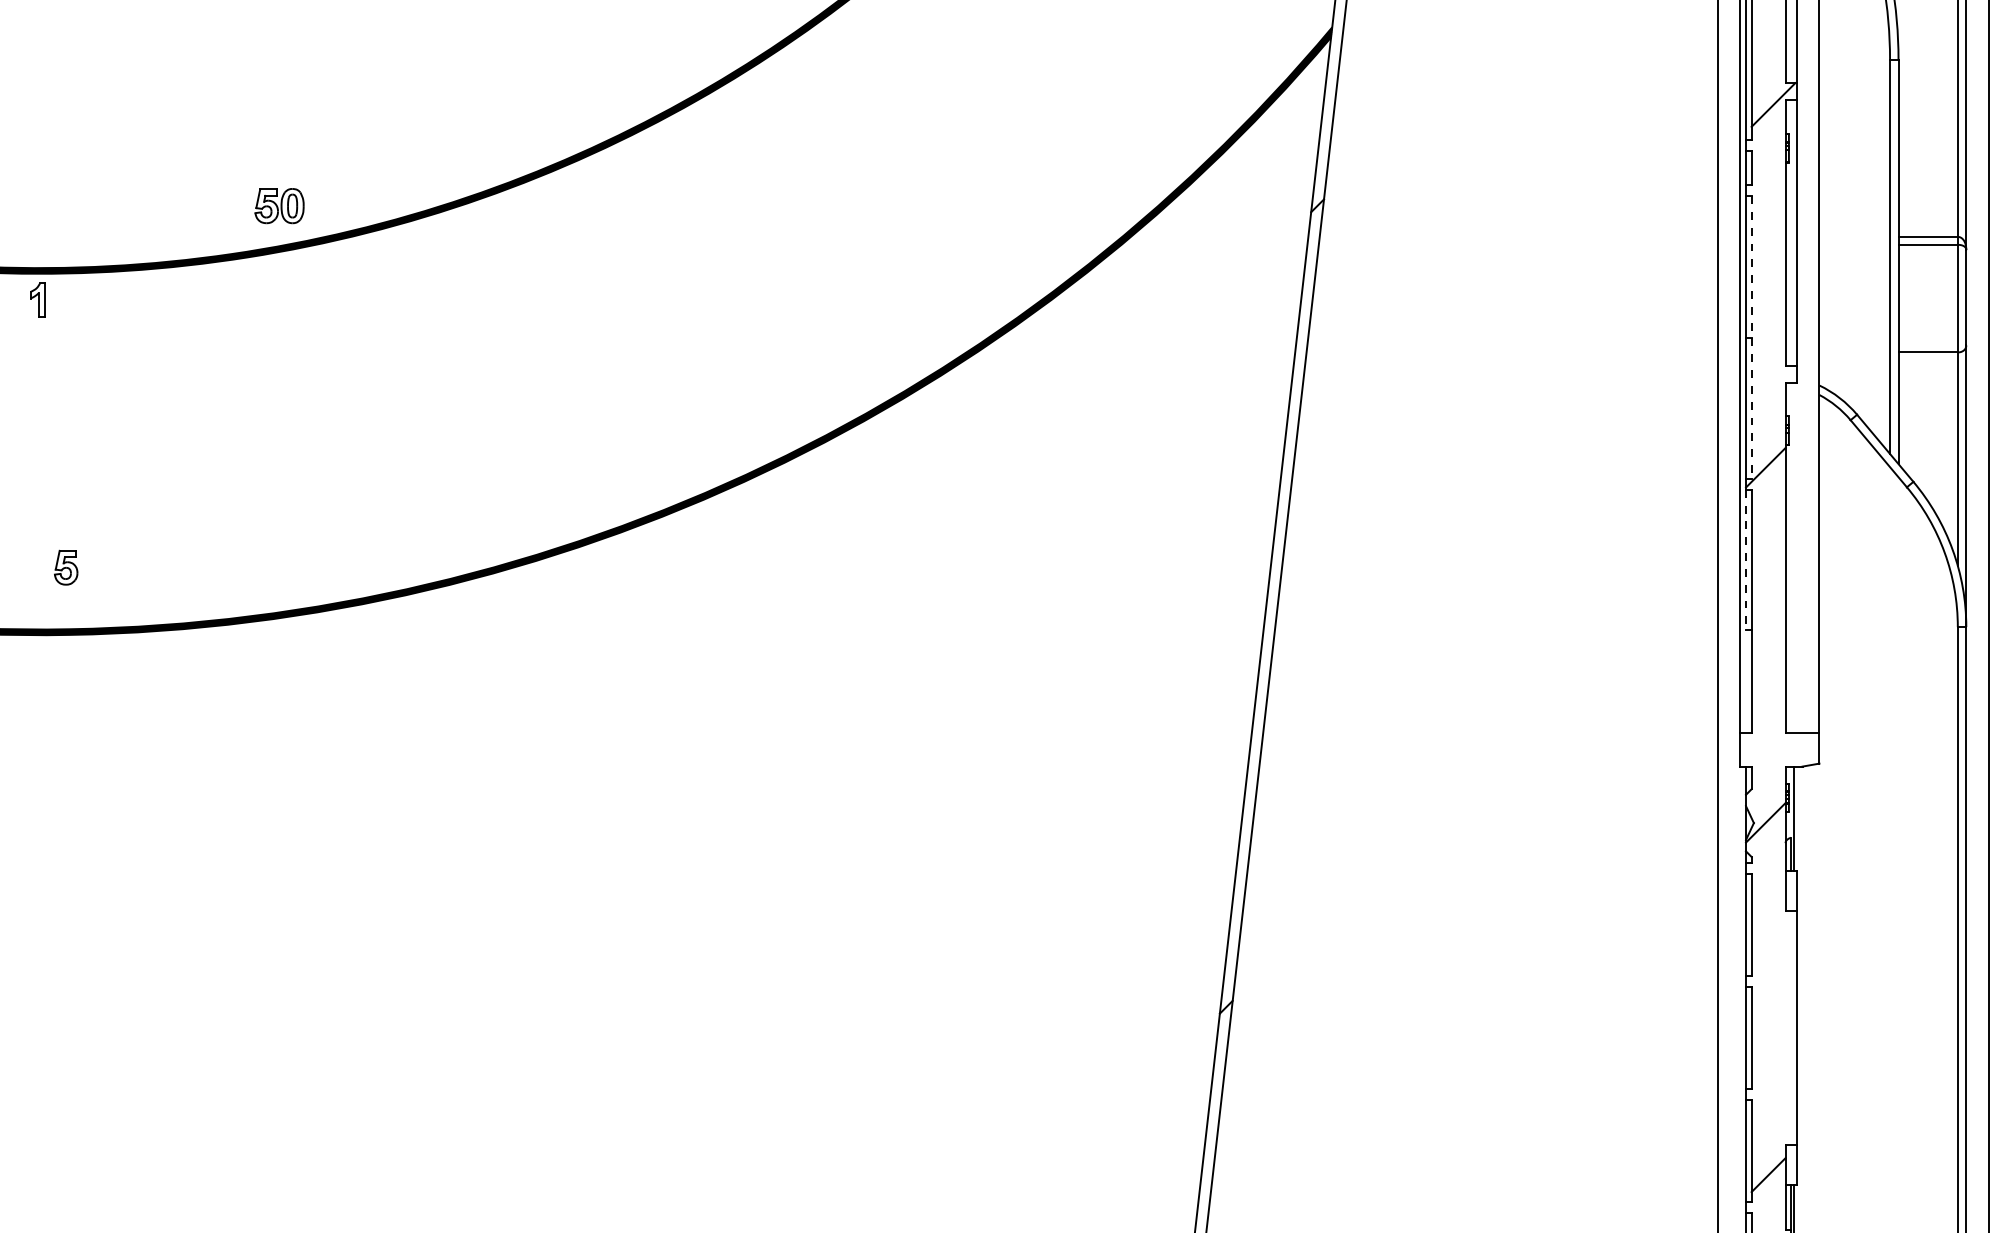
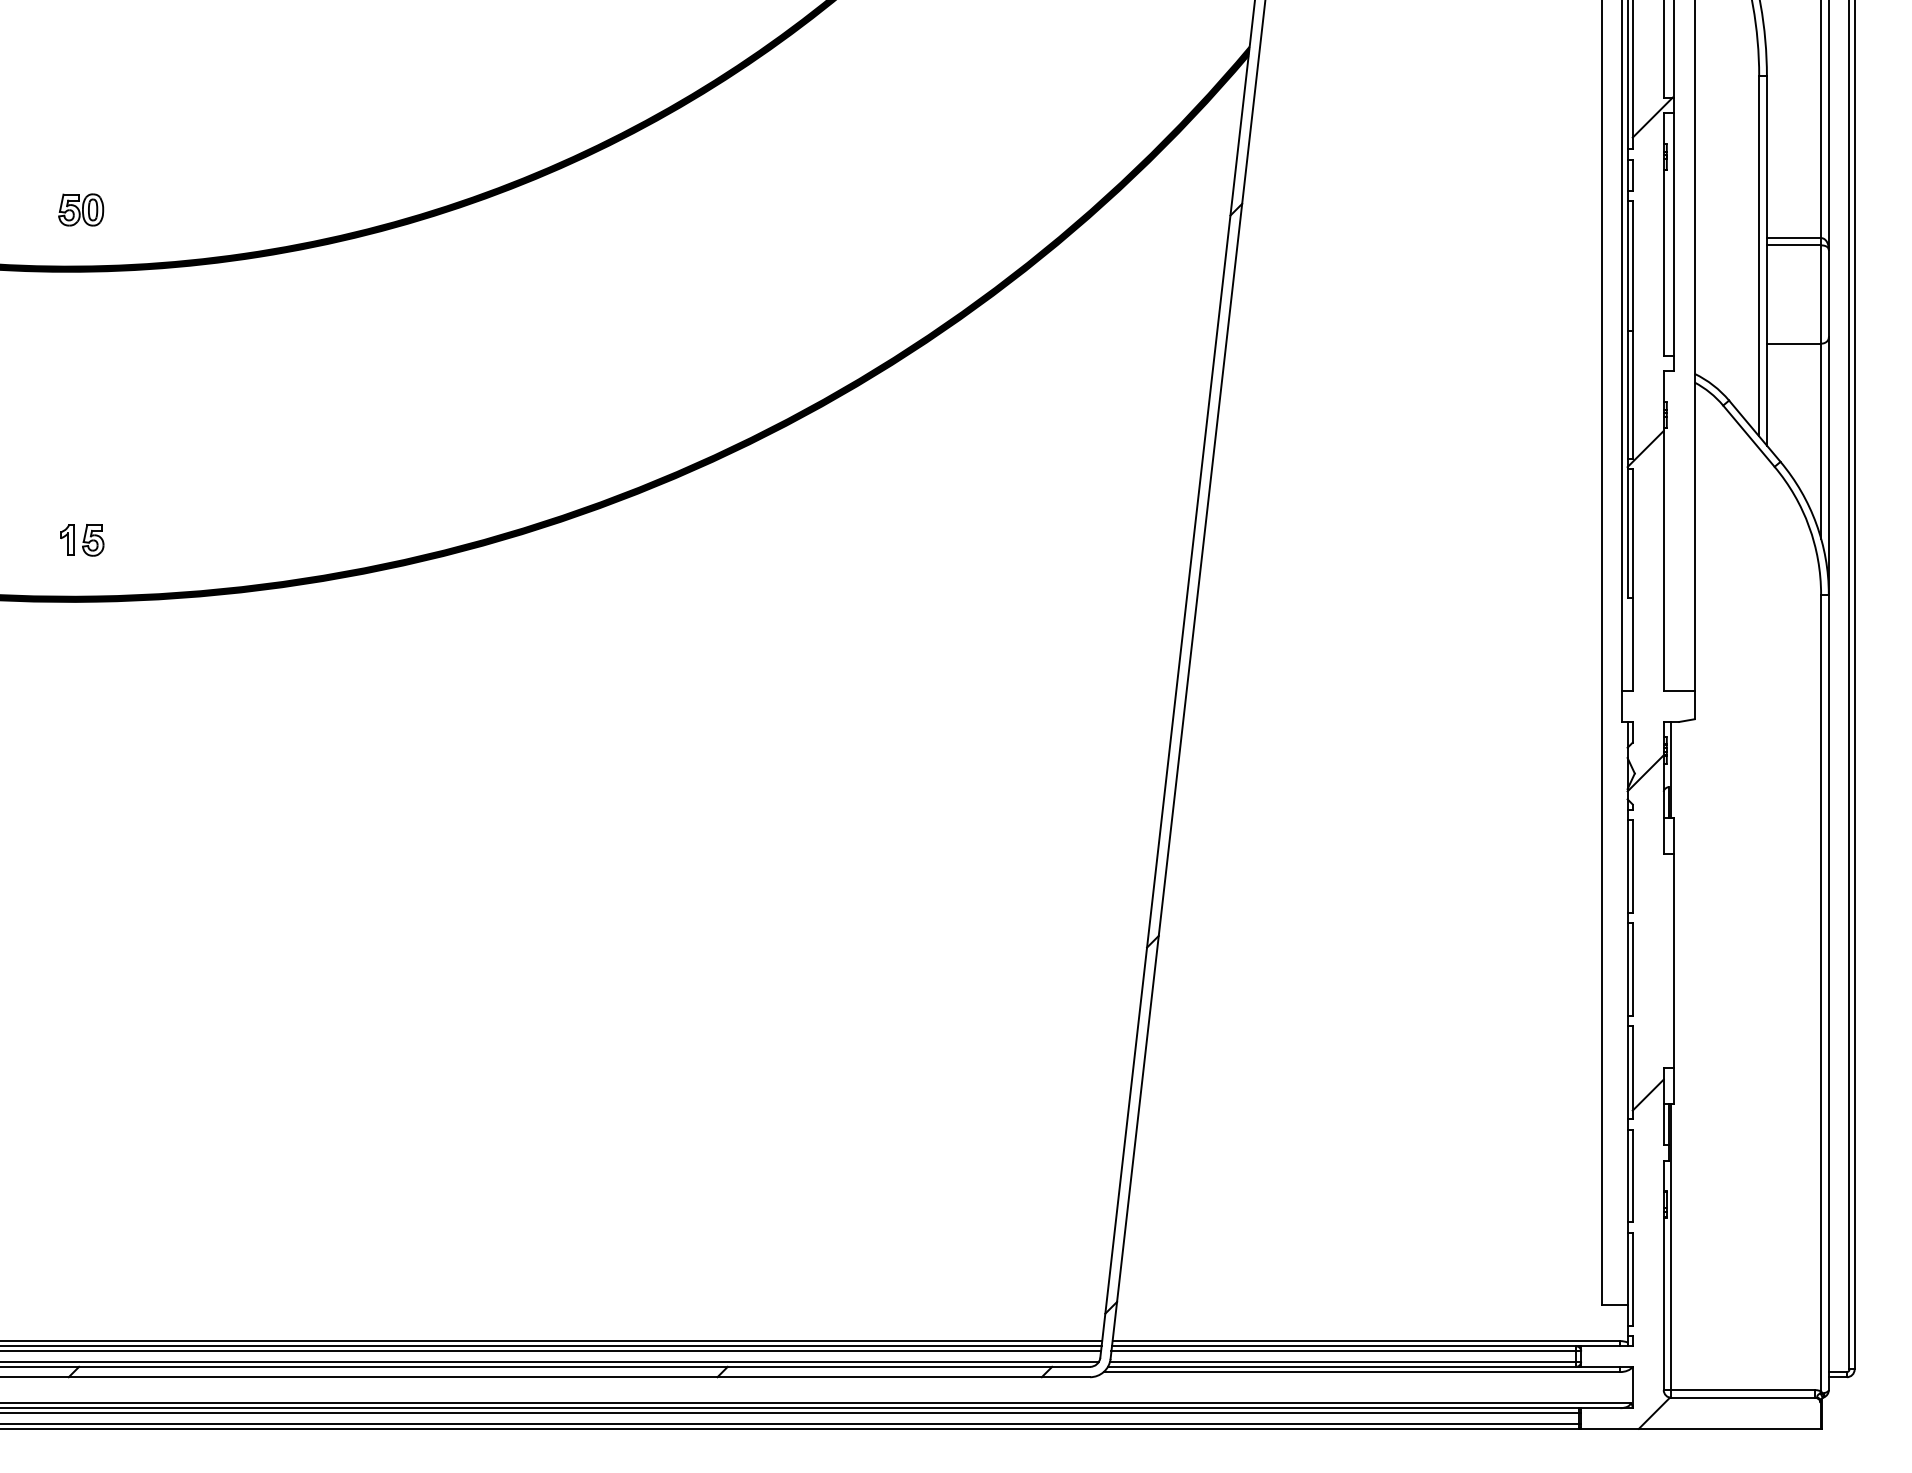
part: (279, 205) -> (81, 209), moved
part: (37, 299) -> (67, 539), moved
line: (1751, 336) -> (1632, 329), dashed -> solid
line: (1745, 560) -> (1627, 533), dashed -> solid

